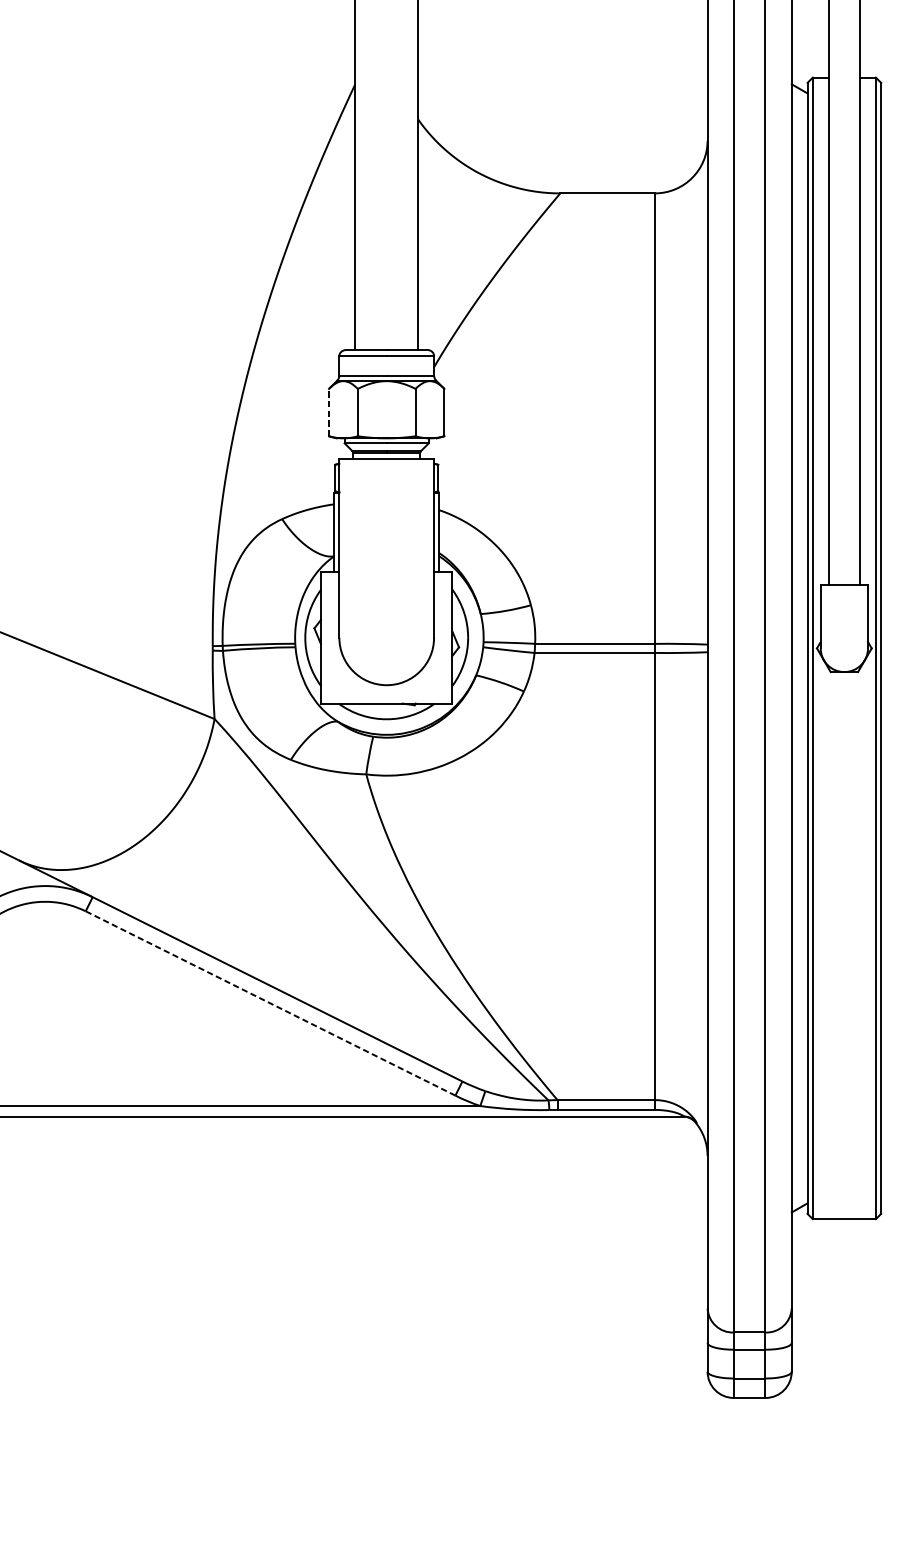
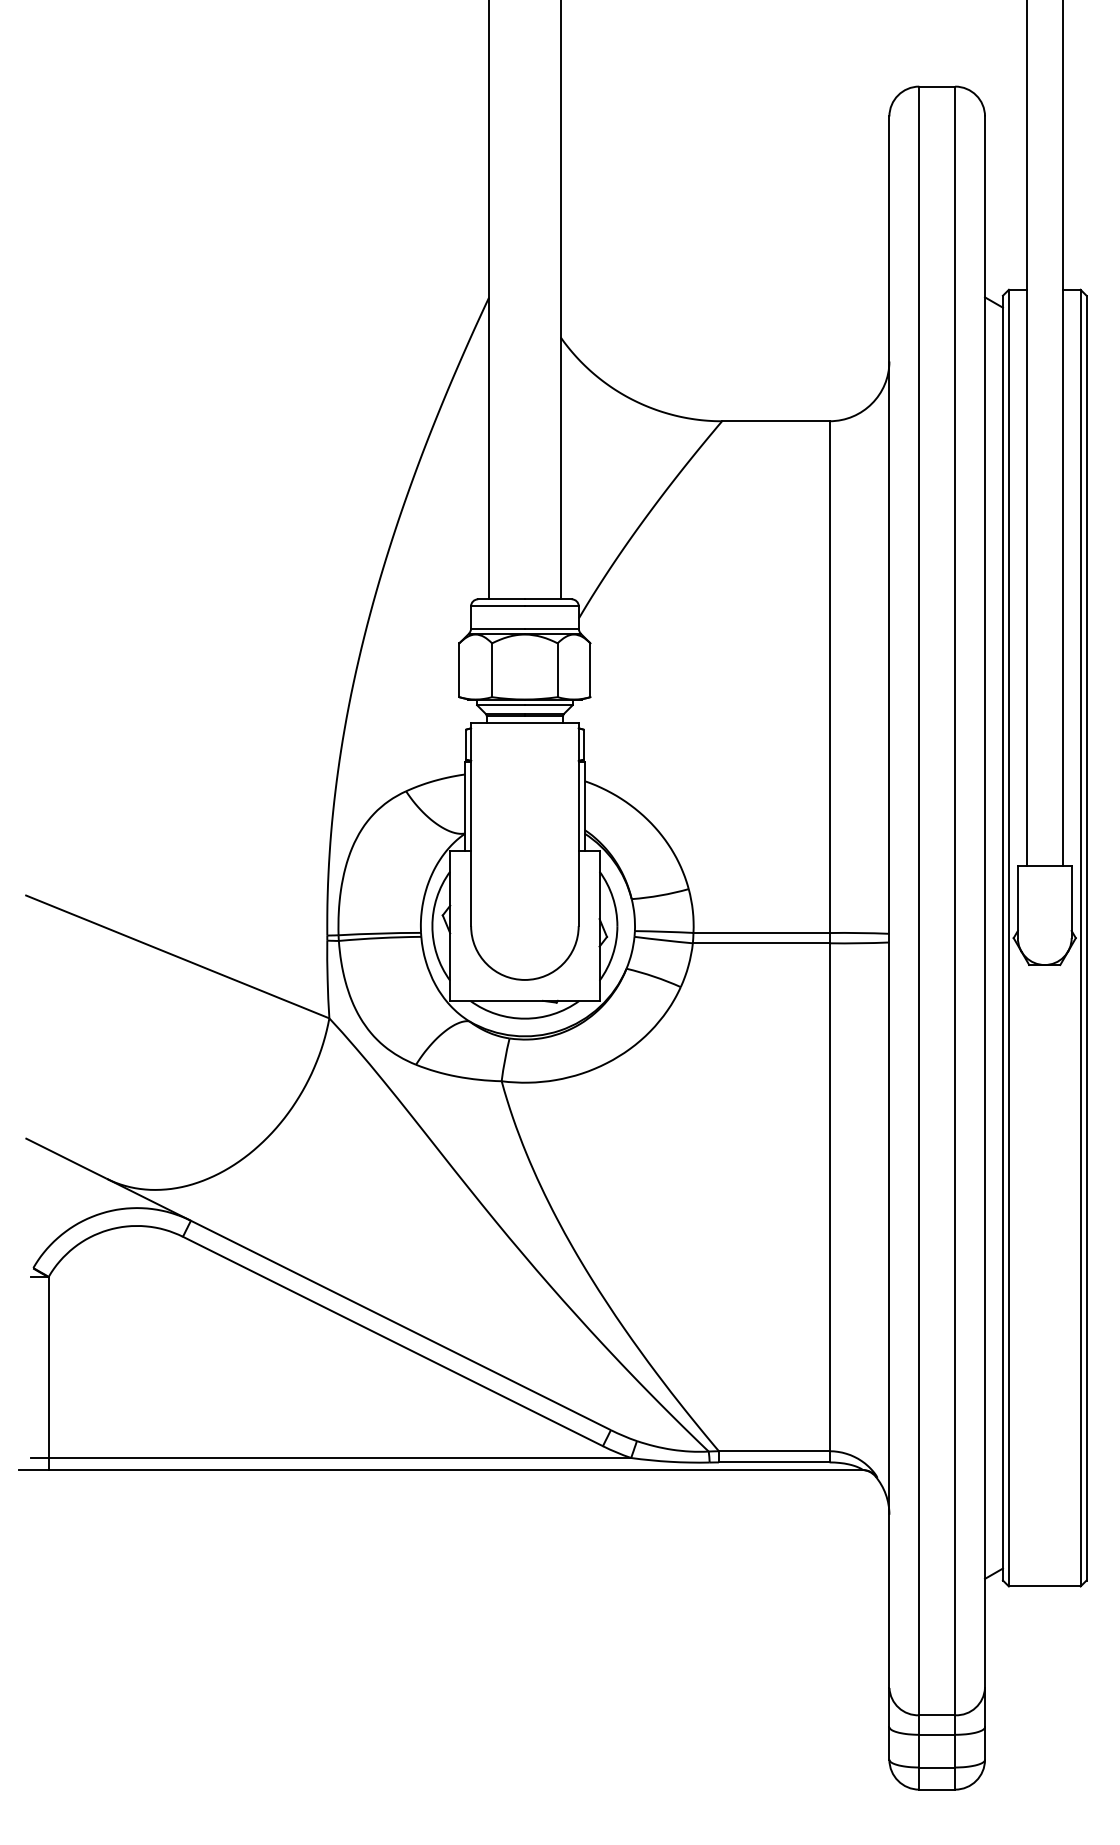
line: (329, 412) -> (459, 670), dashed -> solid
line: (270, 1003) -> (392, 1341), dashed -> solid

